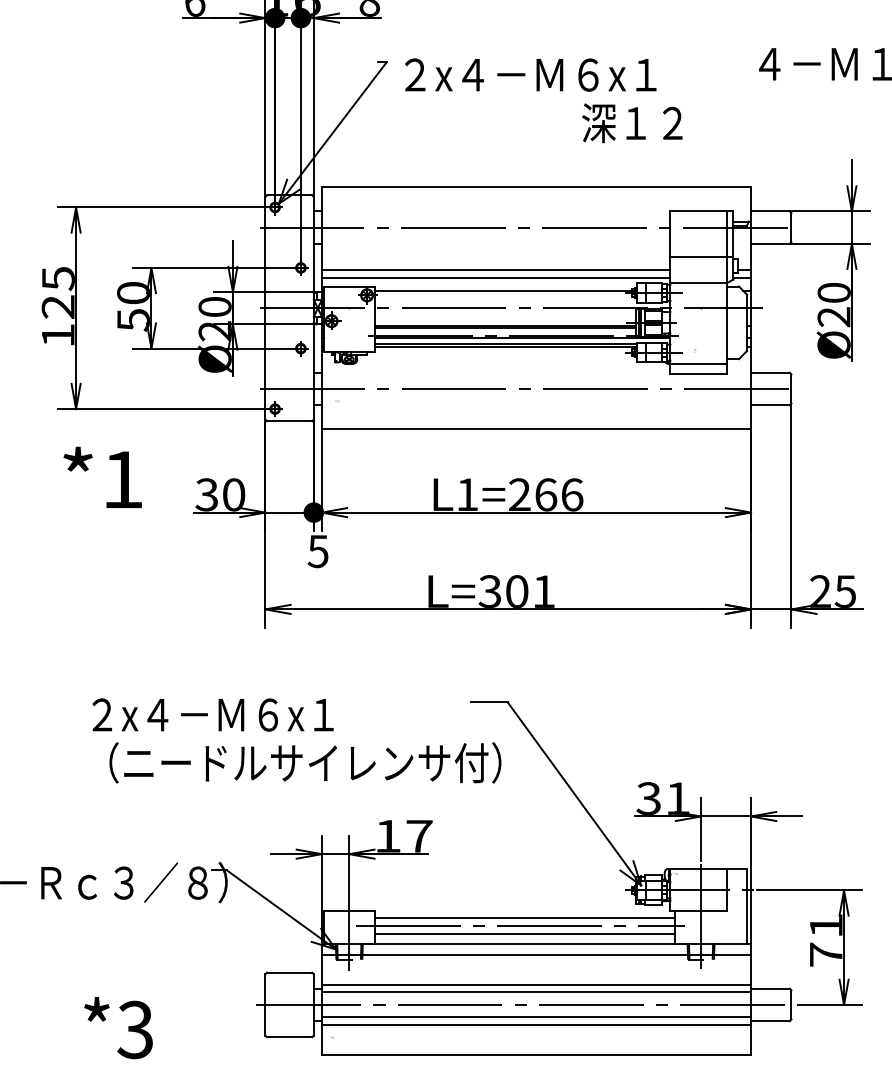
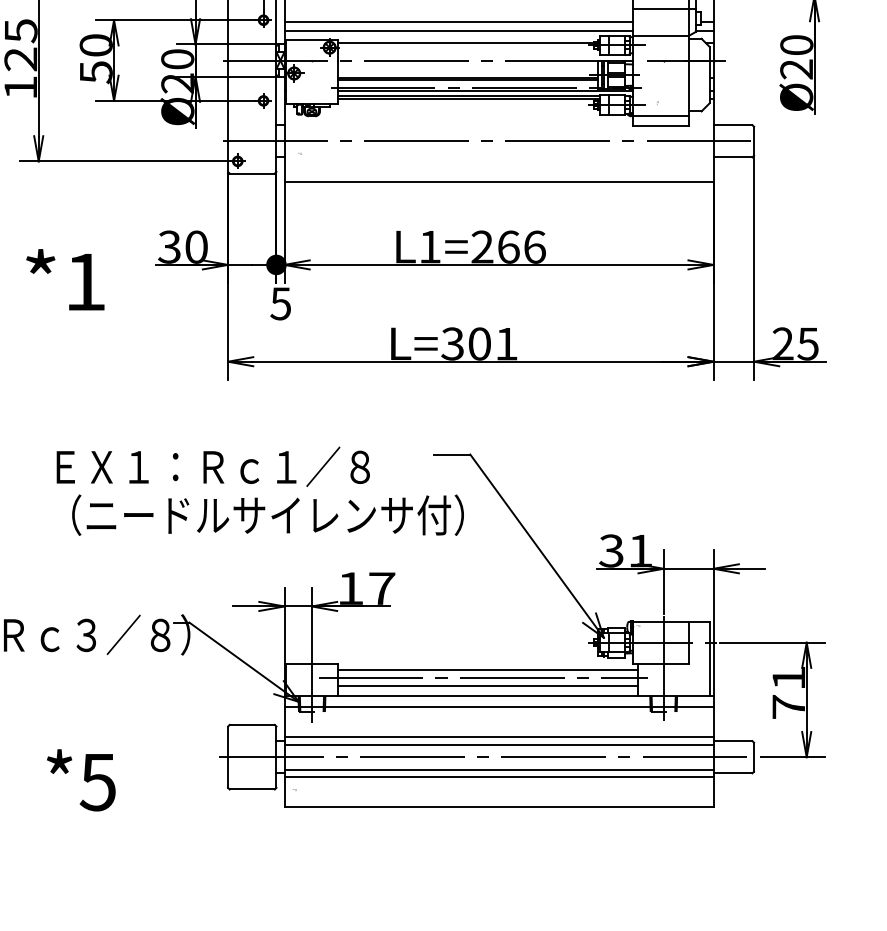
text: (102, 476) -> (65, 278), moved
text: (249, 714) -> (212, 466), ２x４－Ｍ６x１ -> ＥＸ１：Ｒｃ１／８
text: (134, 1029) -> (97, 781), *3 -> *5

